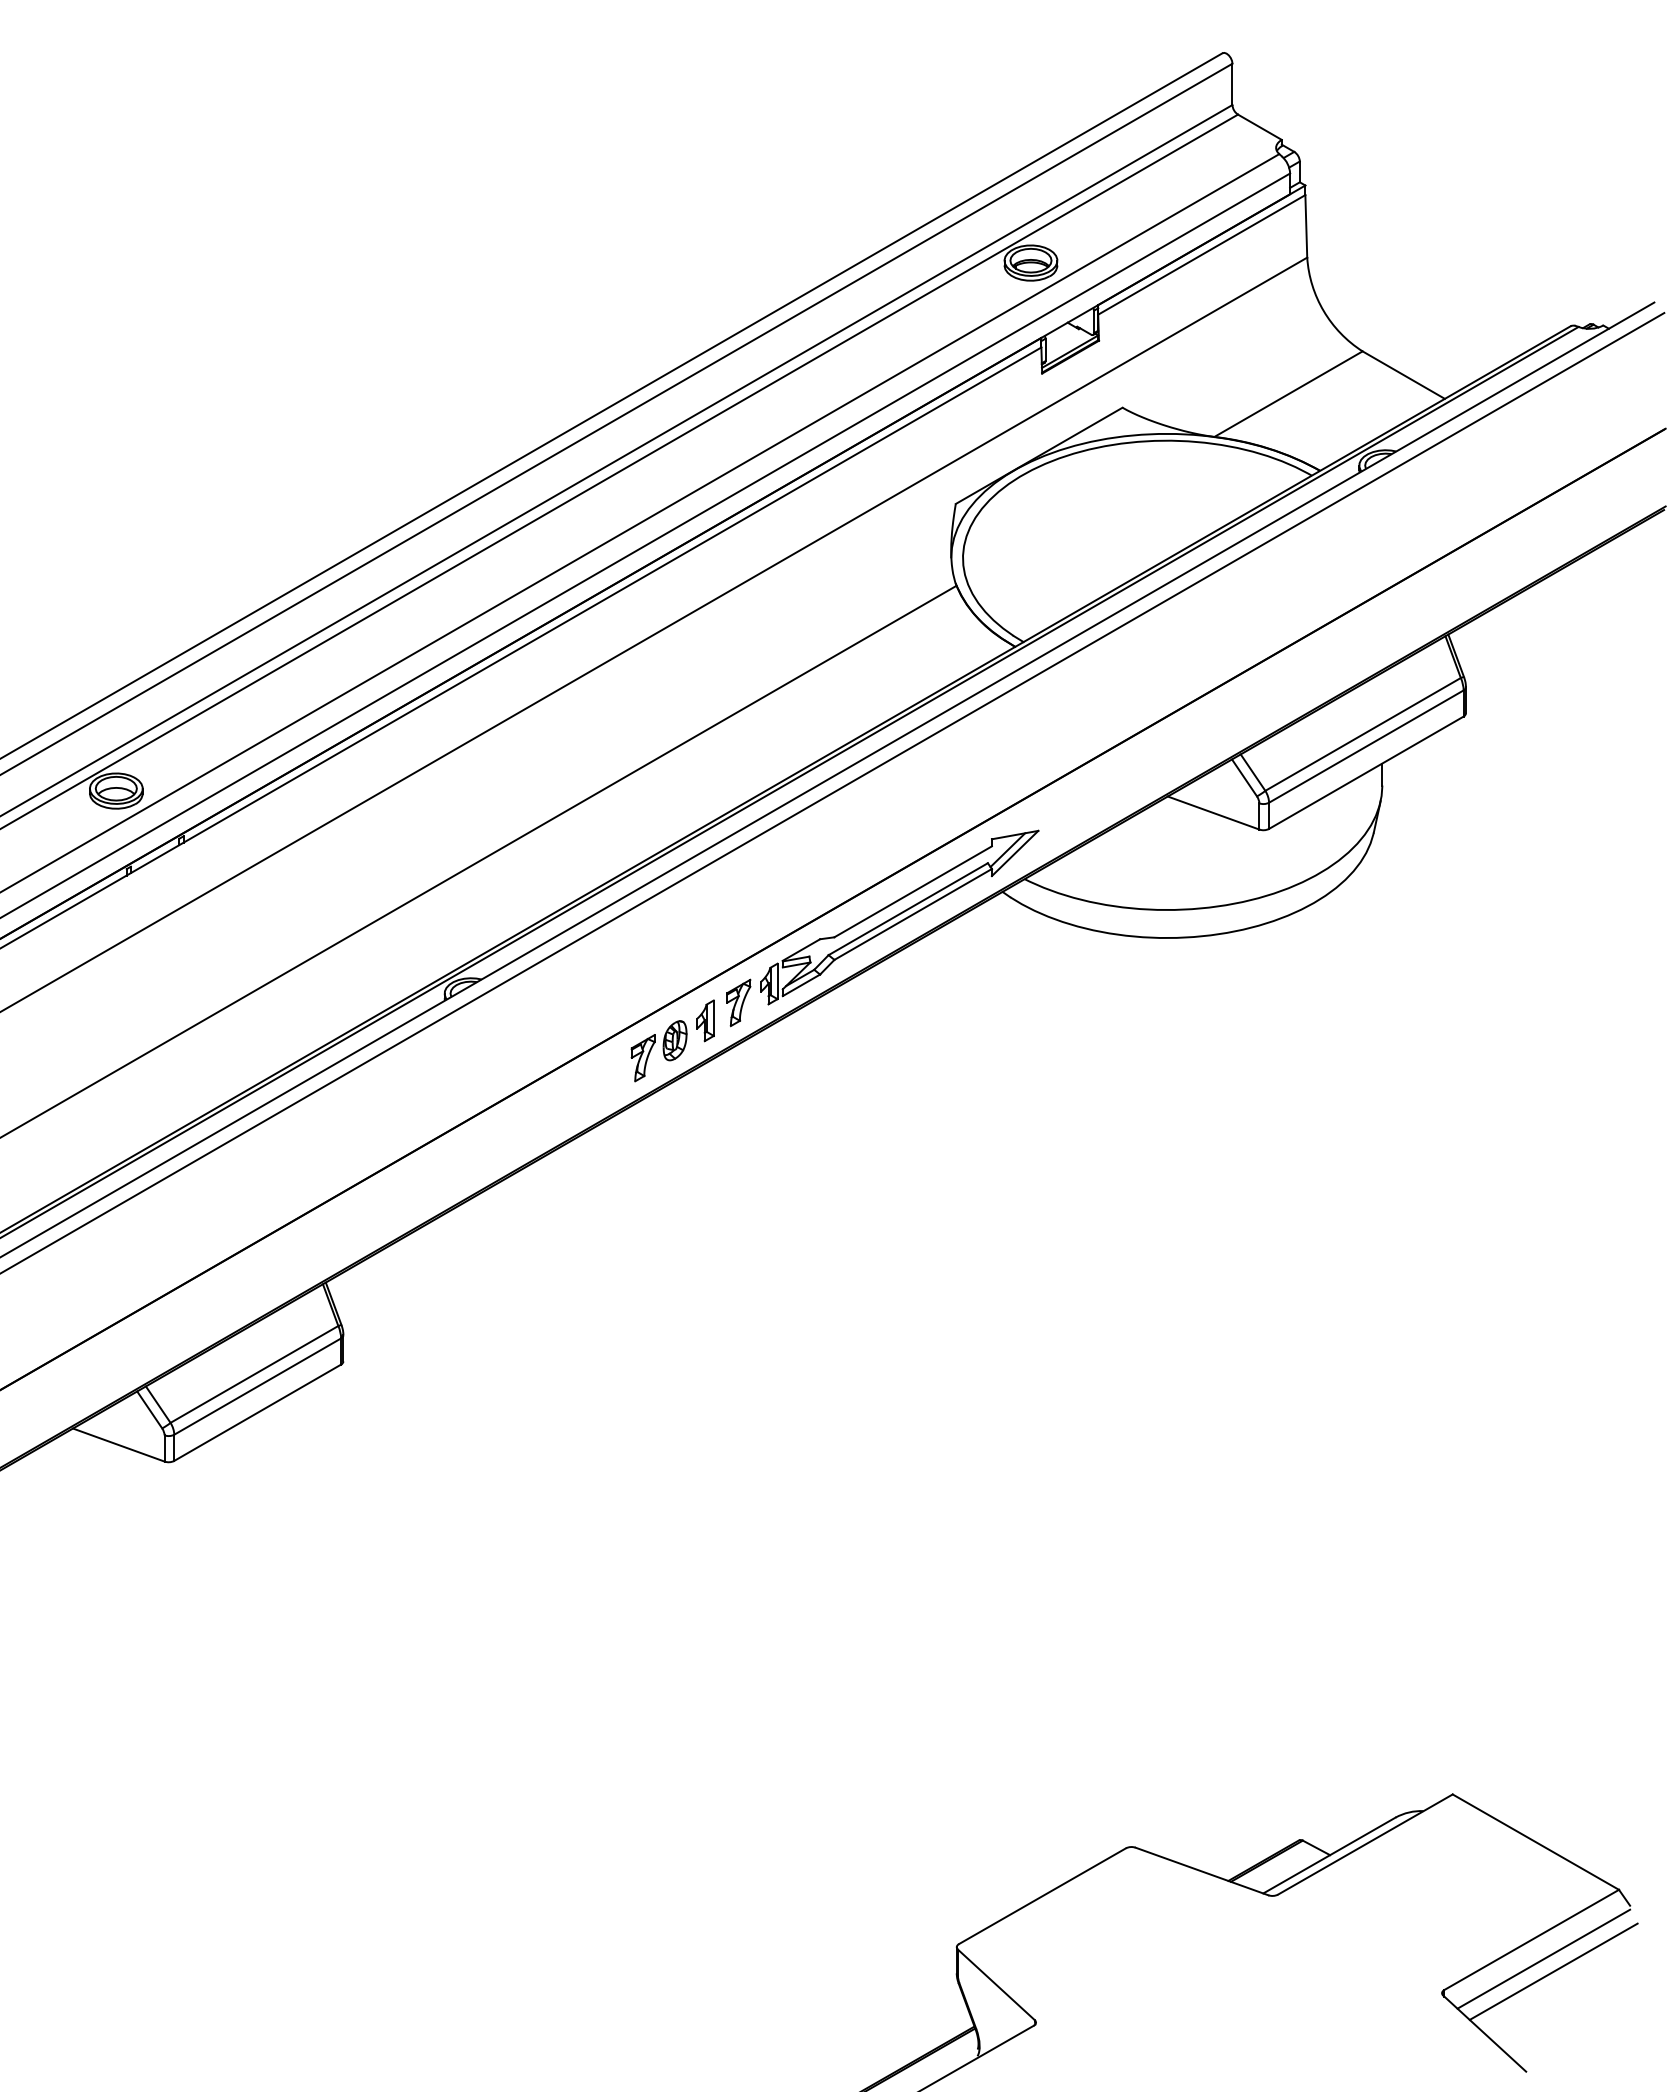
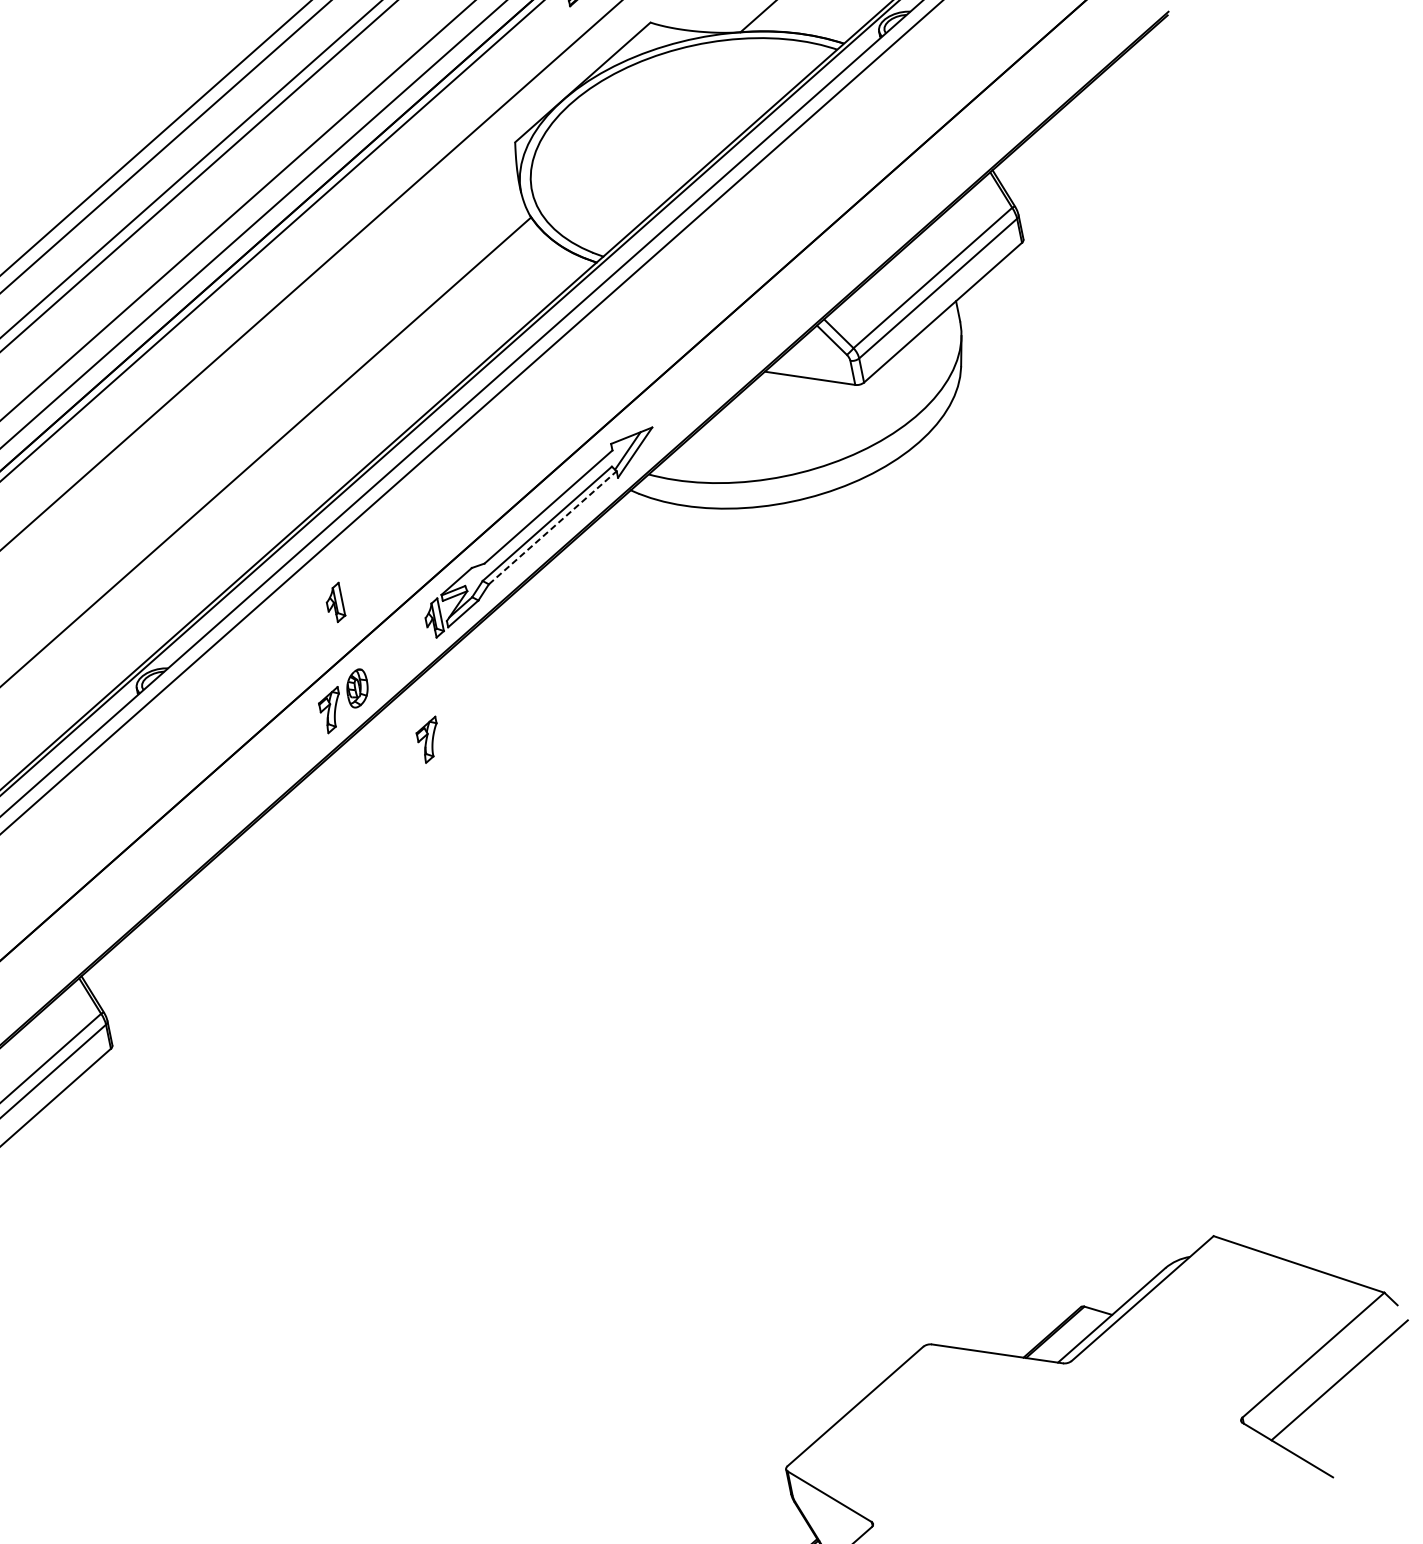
line: (913, 914) -> (553, 527), solid -> dashed
part: (738, 1002) -> (428, 739), moved
part: (705, 1020) -> (334, 602), moved
line: (1543, 1958) -> (1327, 1370), removed

